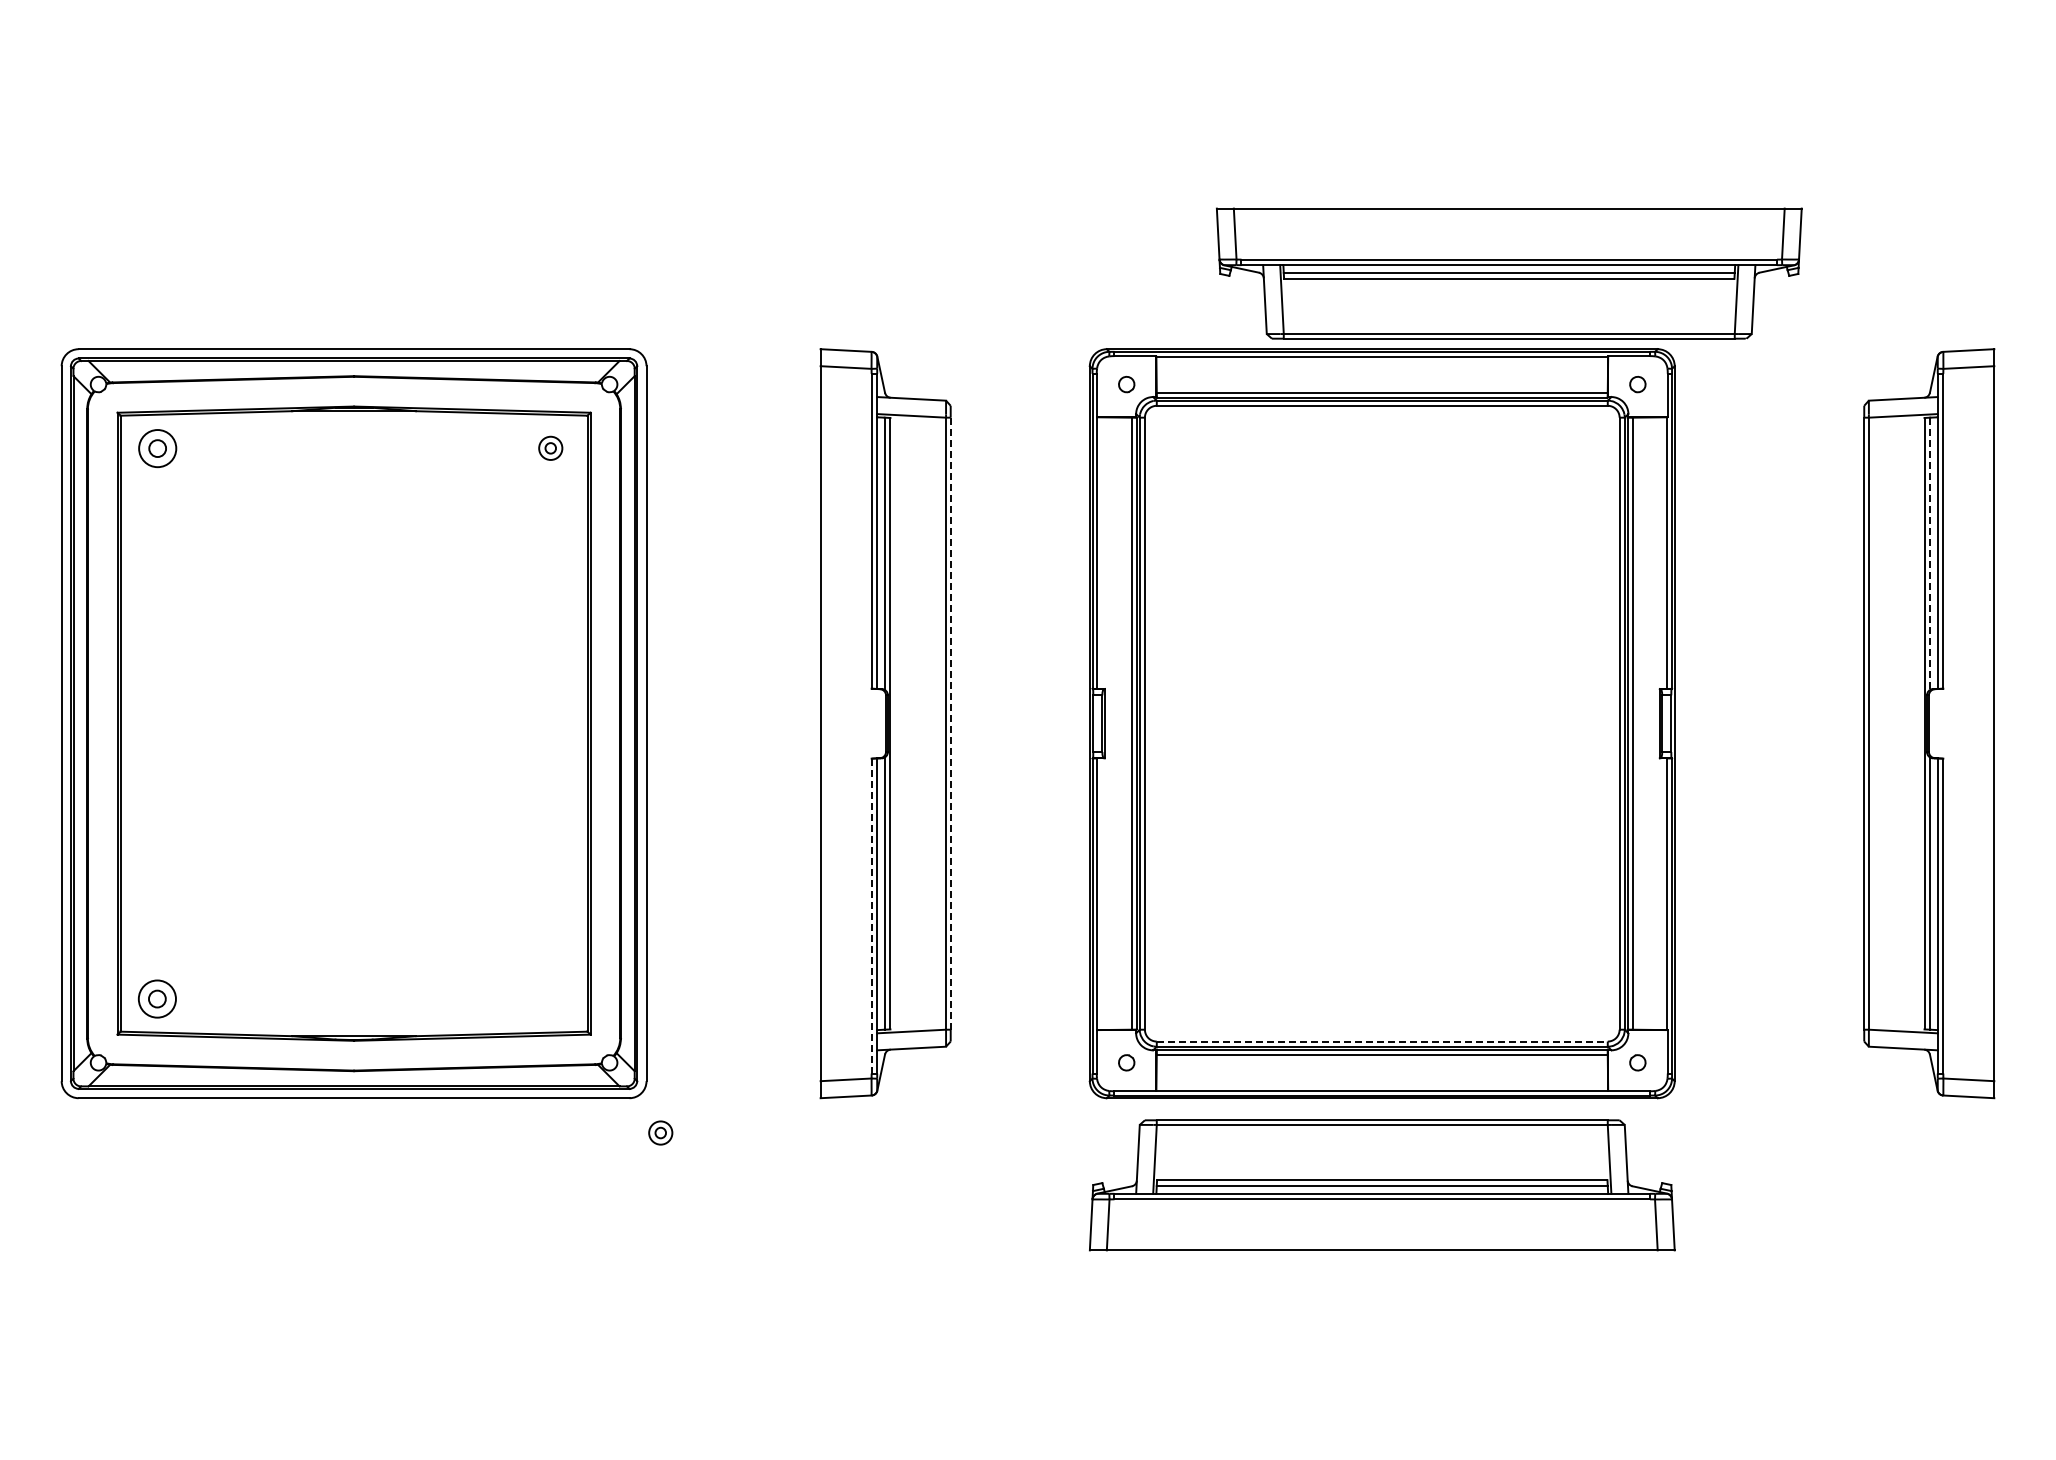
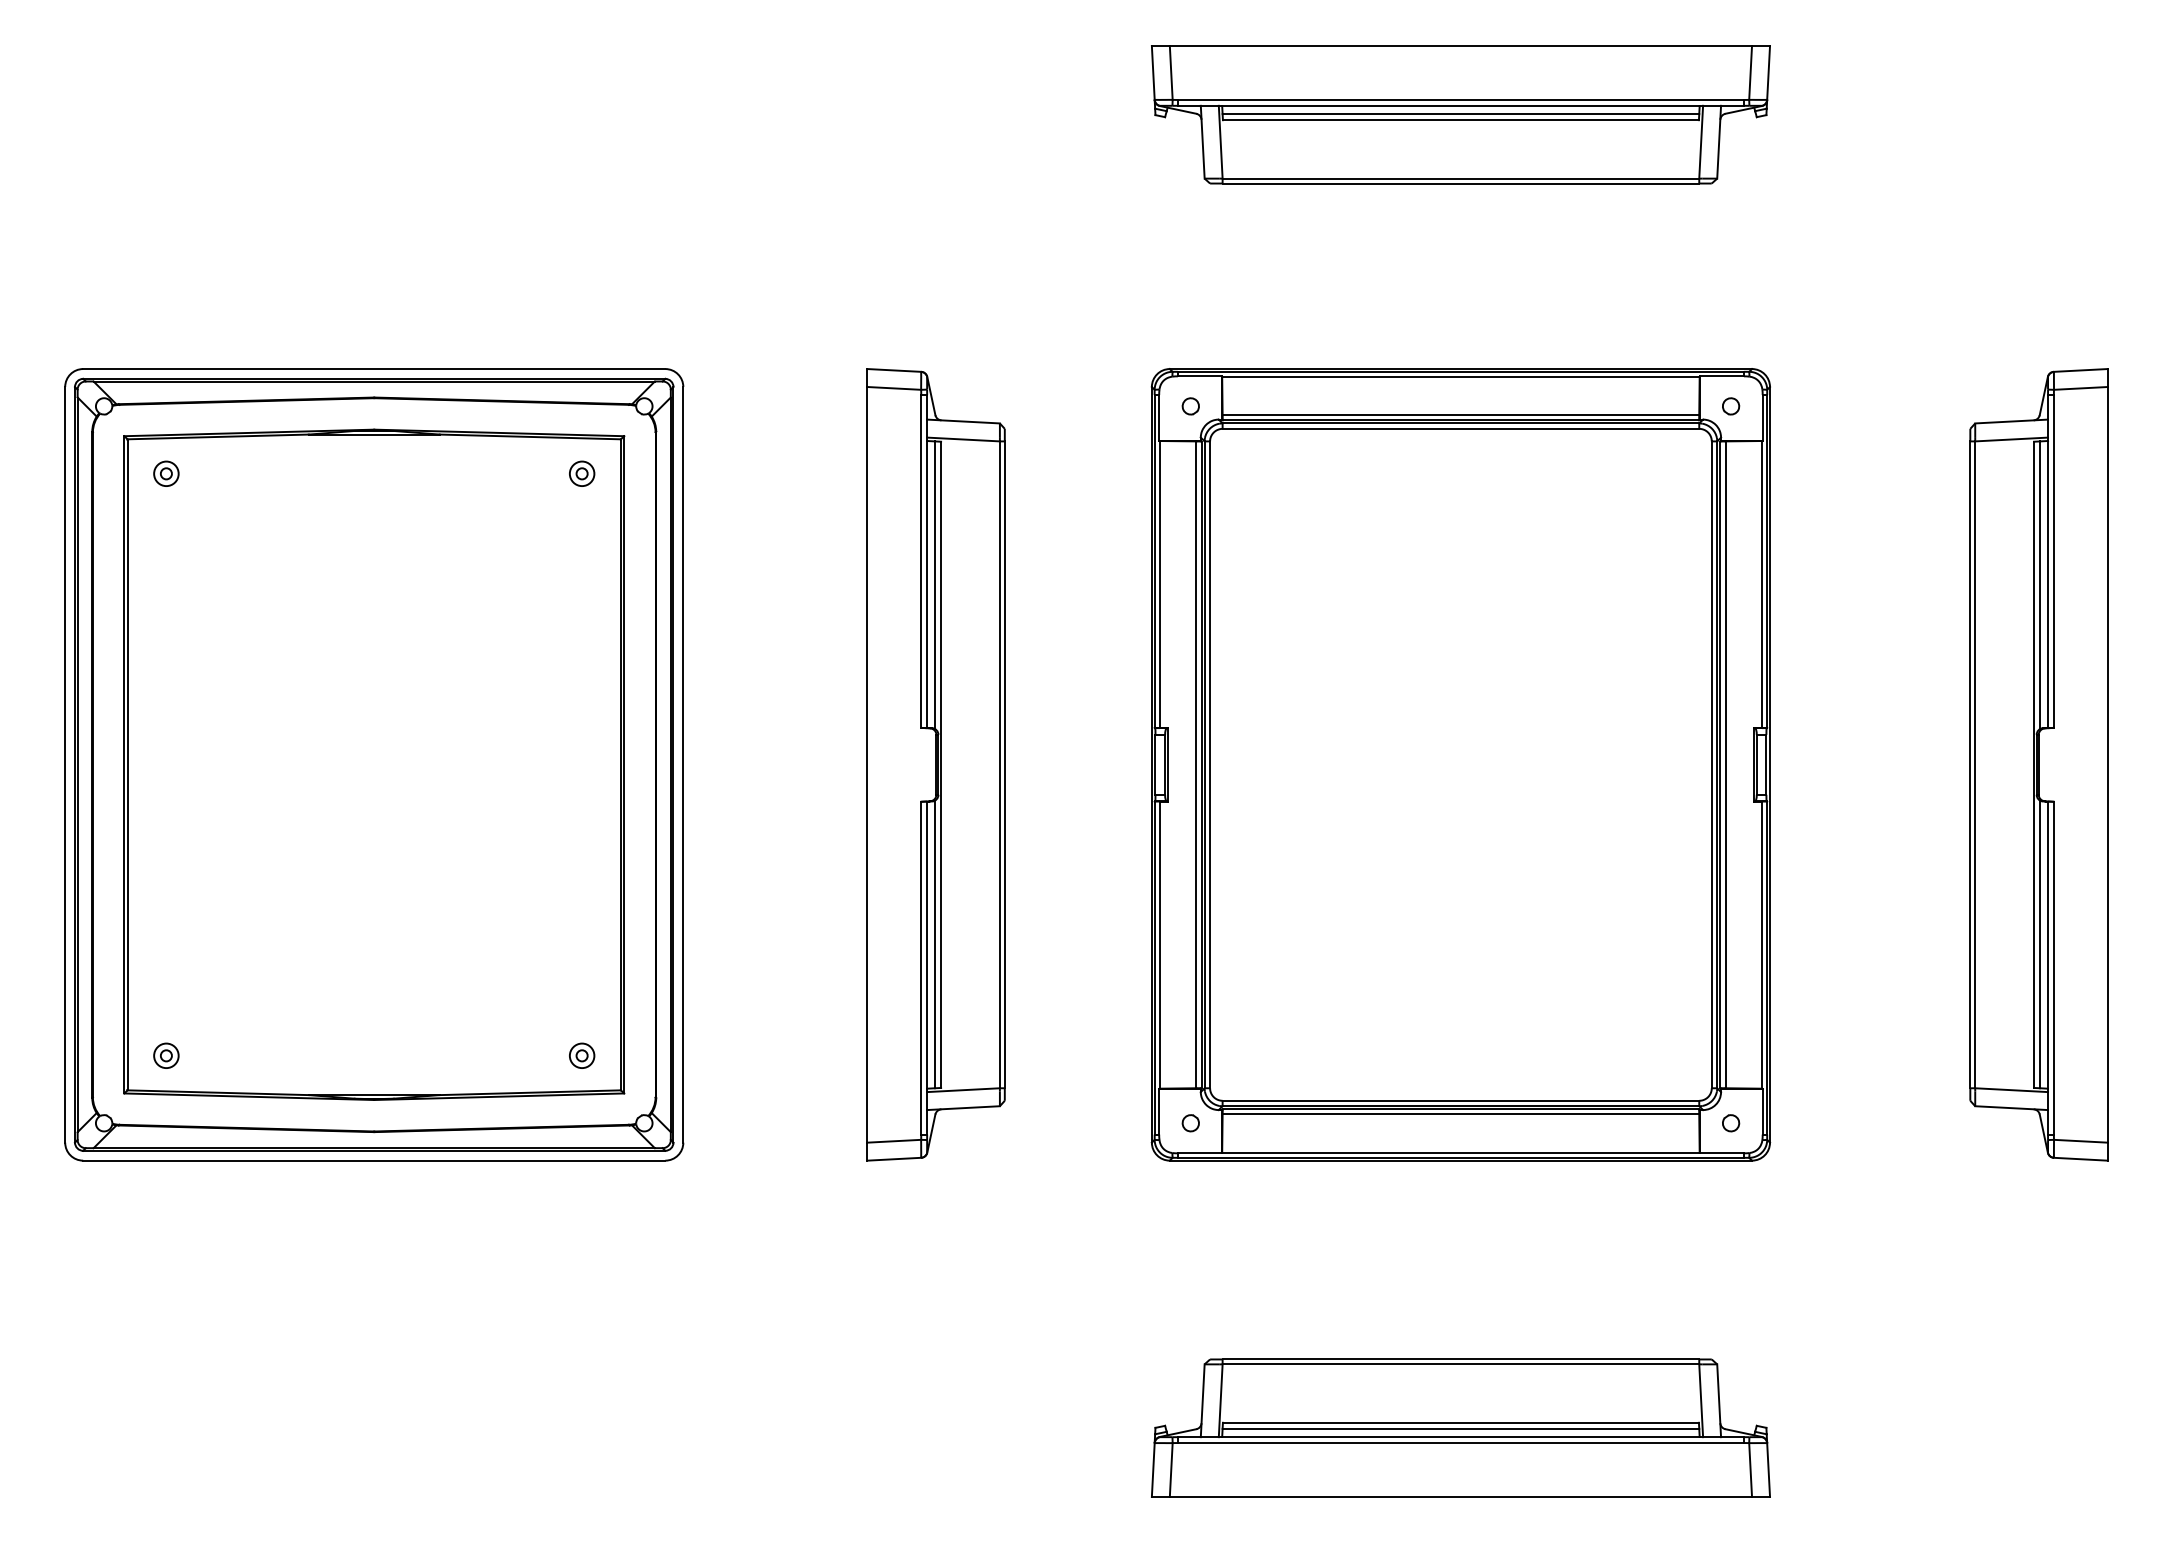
part: (1509, 273) -> (1461, 114), moved
part: (156, 447) -> (165, 472), size x0.62
line: (1930, 554) -> (2040, 586), dashed -> solid
line: (950, 724) -> (1004, 765), dashed -> solid
line: (871, 915) -> (921, 967), dashed -> solid
part: (157, 998) -> (166, 1055), size x0.62
line: (1382, 1041) -> (1461, 1100), dashed -> solid
part: (660, 1132) -> (581, 1055), moved
part: (1382, 1185) -> (1461, 1428), moved

